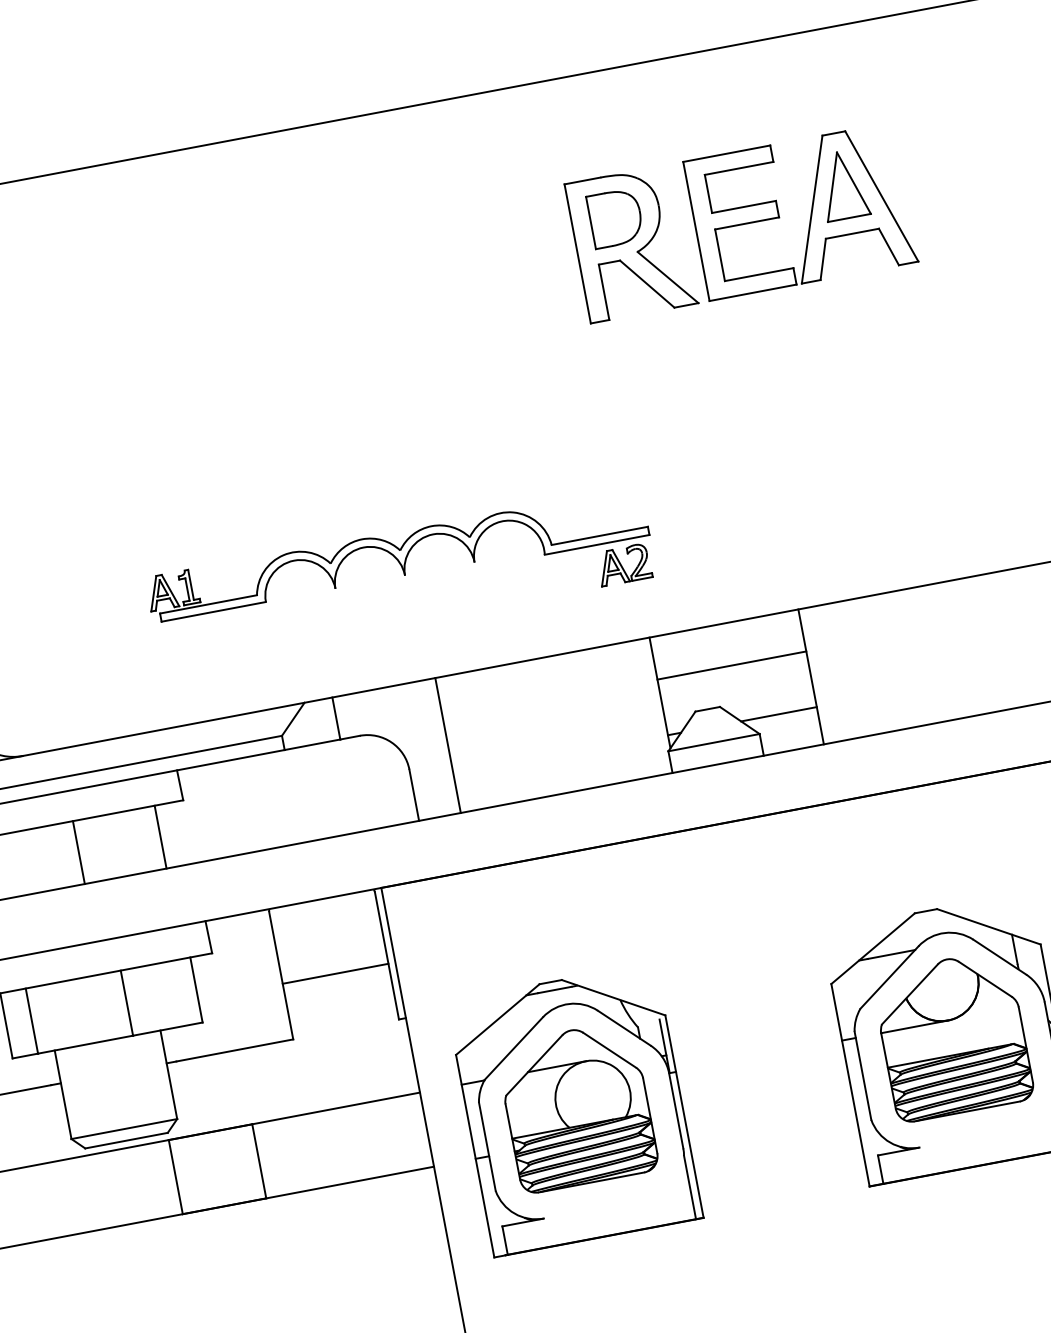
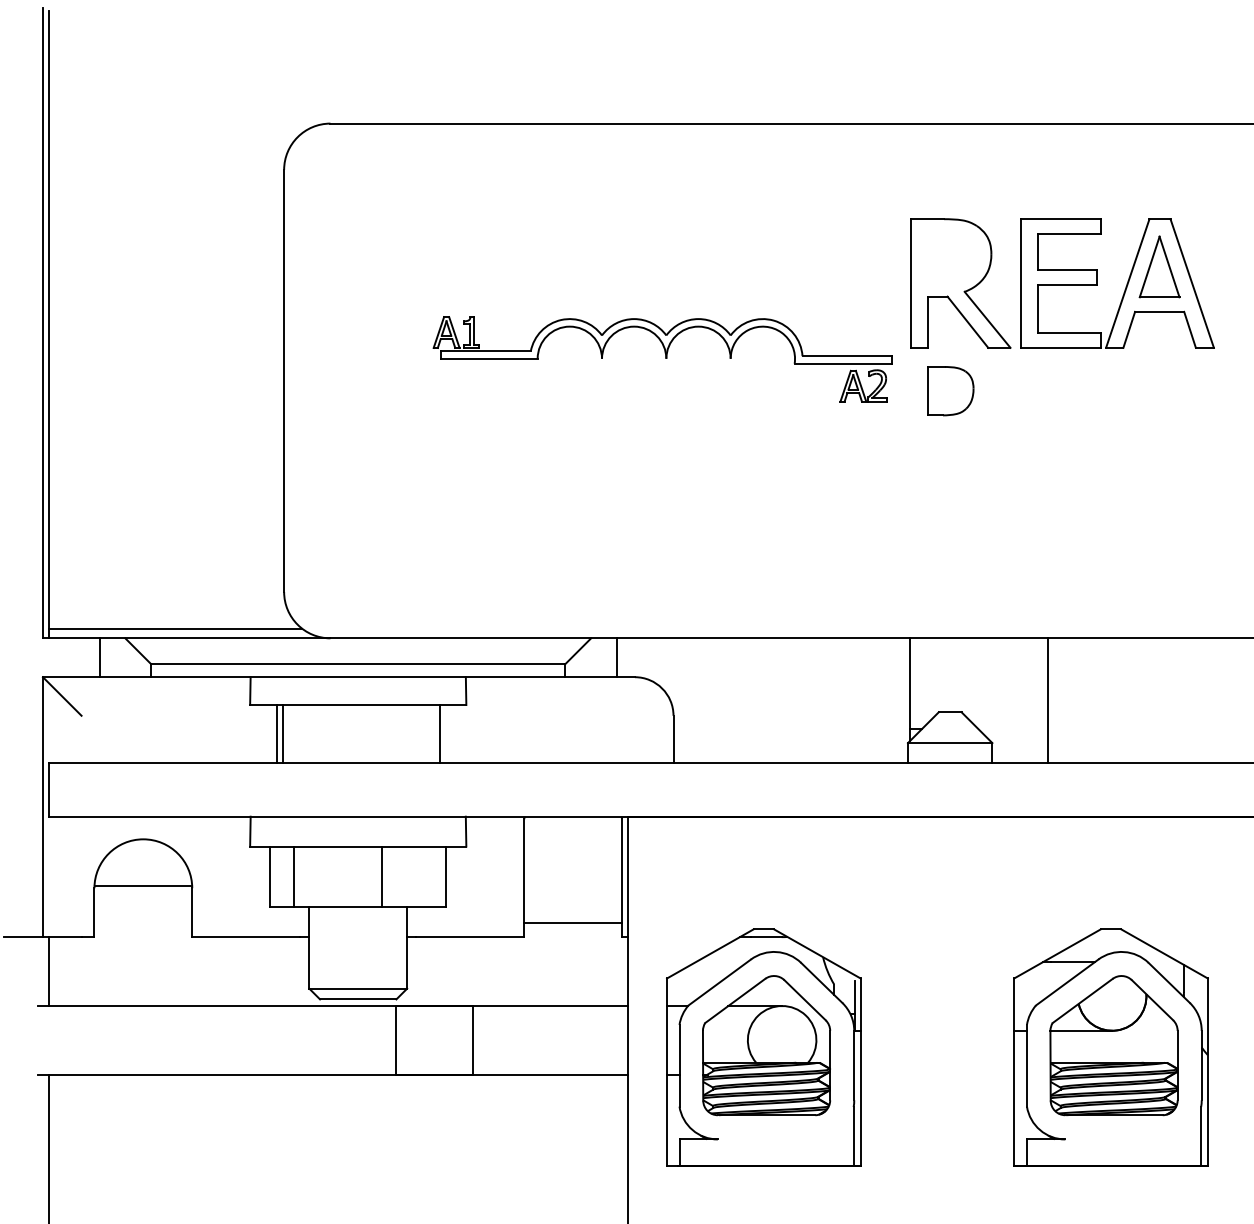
part: (615, 218) -> (950, 391), moved
part: (401, 577) -> (662, 359), moved
line: (731, 665) -> (978, 677), removed
line: (778, 714) -> (1012, 728), removed
line: (448, 745) -> (712, 700), removed
line: (78, 851) -> (364, 733), removed
line: (335, 973) -> (573, 922), moved

